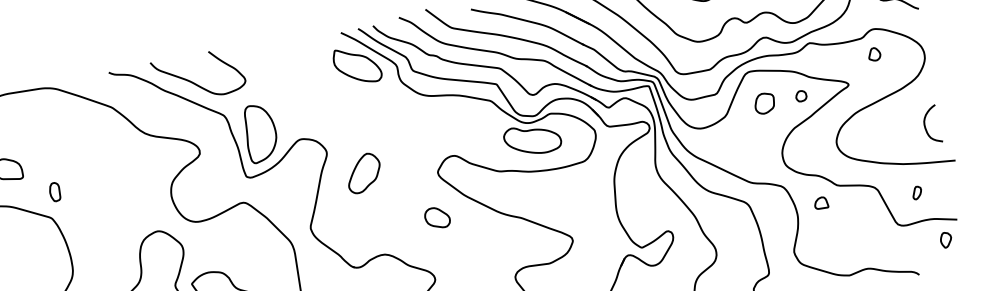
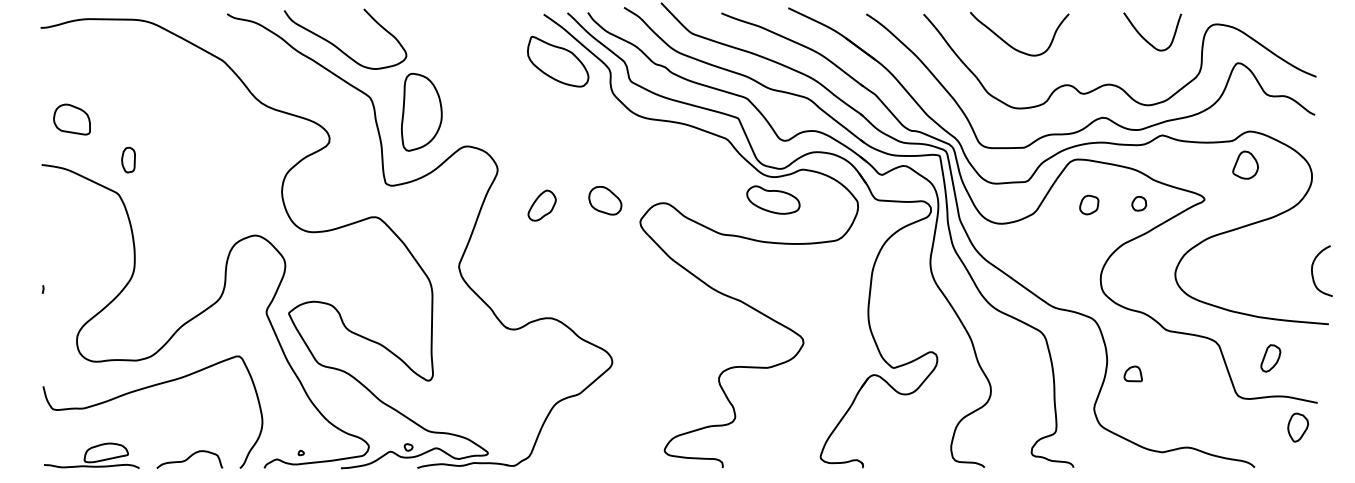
part: (874, 53) -> (1245, 164), size x1.6
part: (764, 103) -> (1089, 204), size x0.7
curve: (926, 127) -> (1313, 273), moved
part: (260, 132) -> (421, 111), moved
part: (532, 139) -> (773, 199), size x0.7
part: (363, 173) -> (541, 205), size x0.6
part: (917, 192) -> (1270, 358), size x1.6
part: (820, 202) -> (1132, 373), moved
part: (437, 217) -> (605, 200), moved
part: (946, 240) -> (1298, 427), size x1.4

